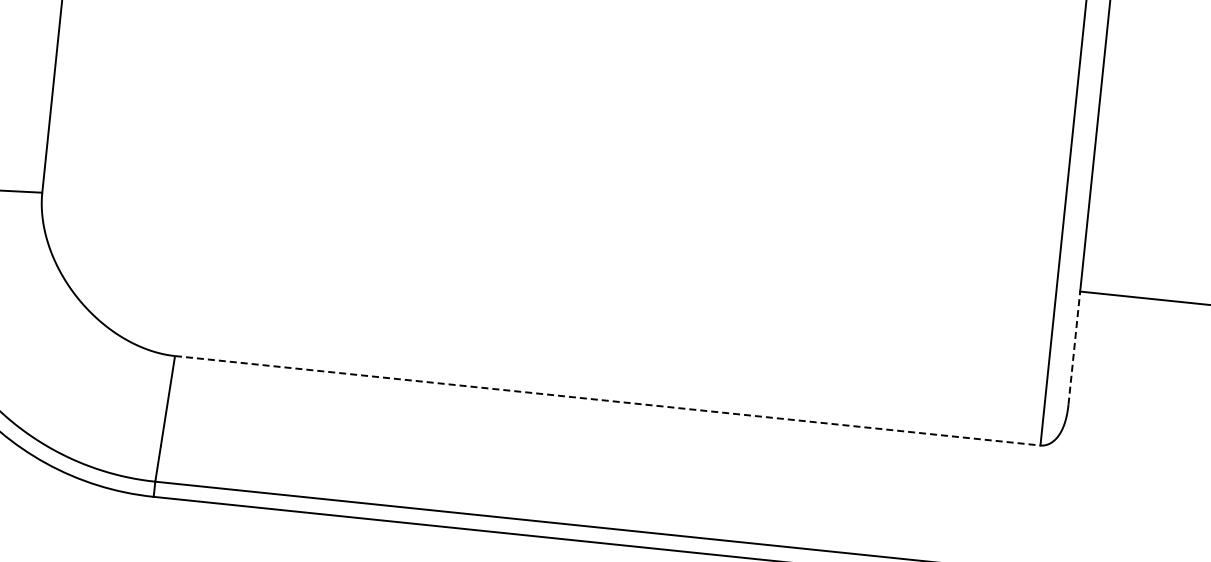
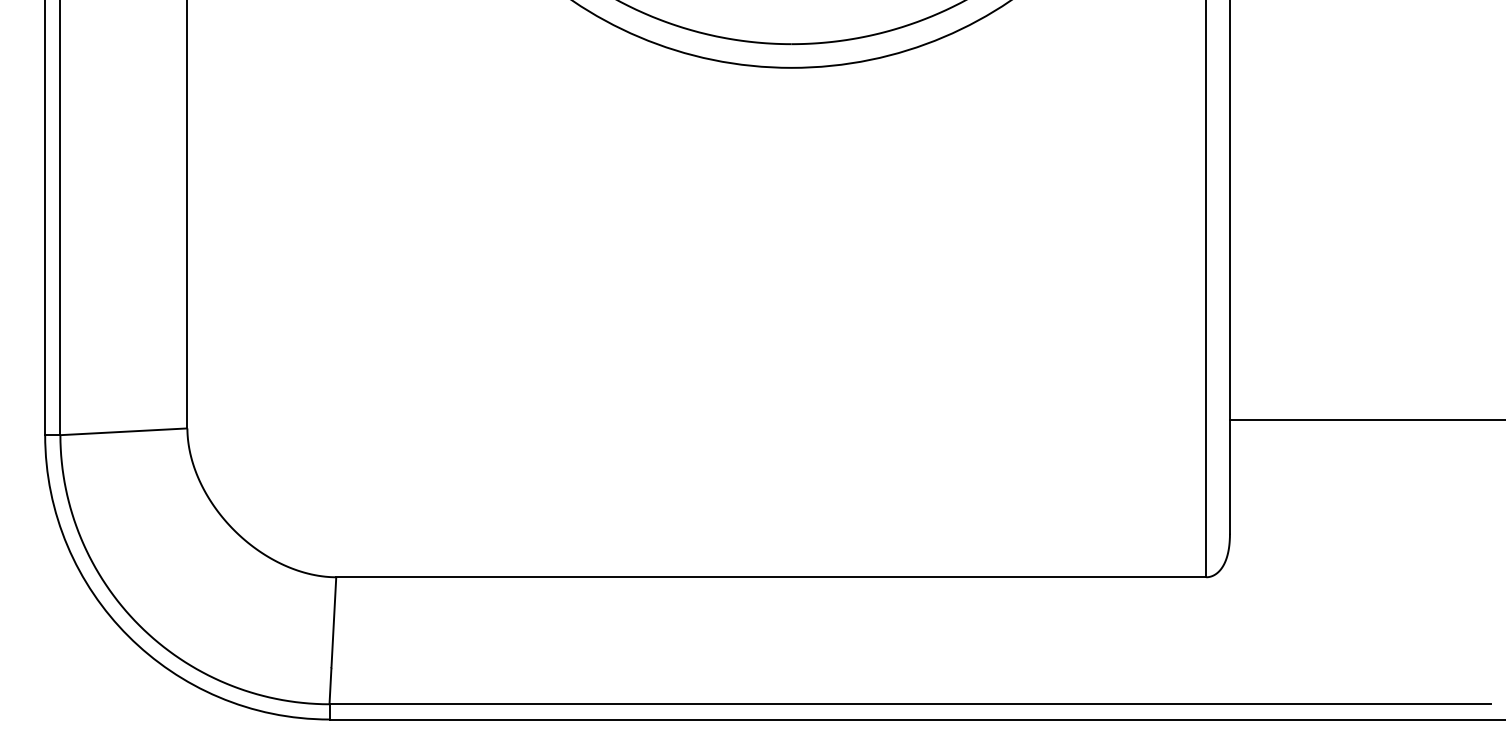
line: (1073, 347) -> (1229, 476), dashed -> solid
line: (607, 401) -> (771, 577), dashed -> solid

